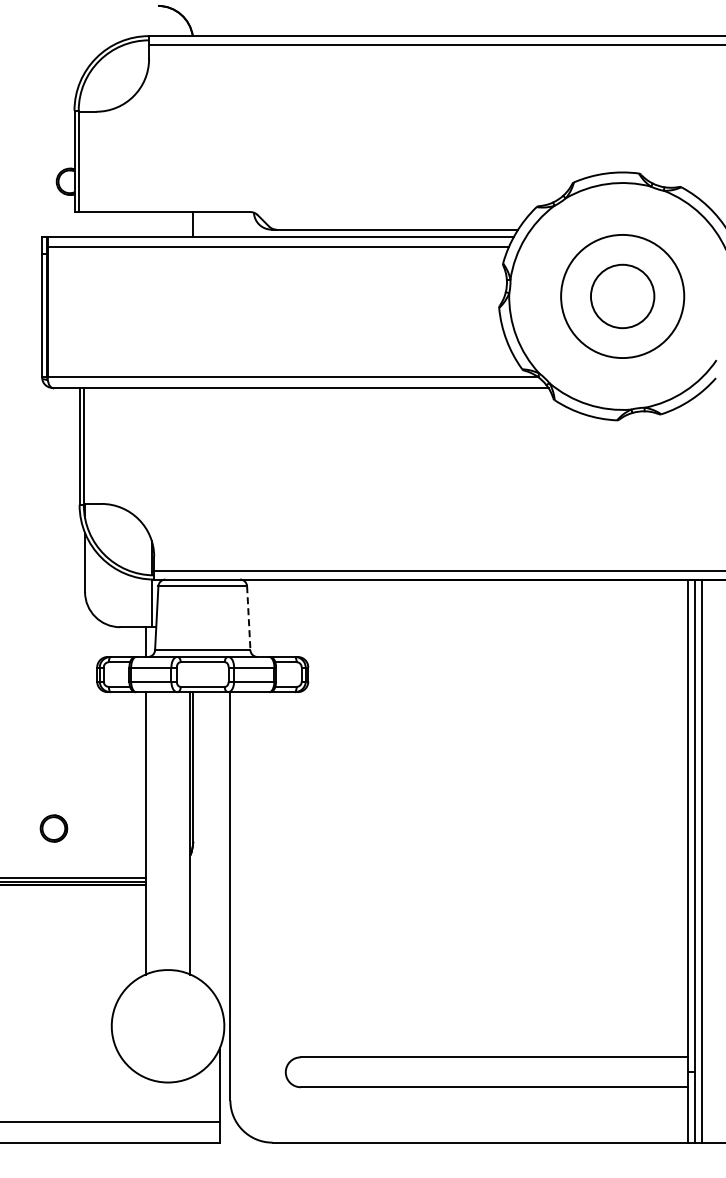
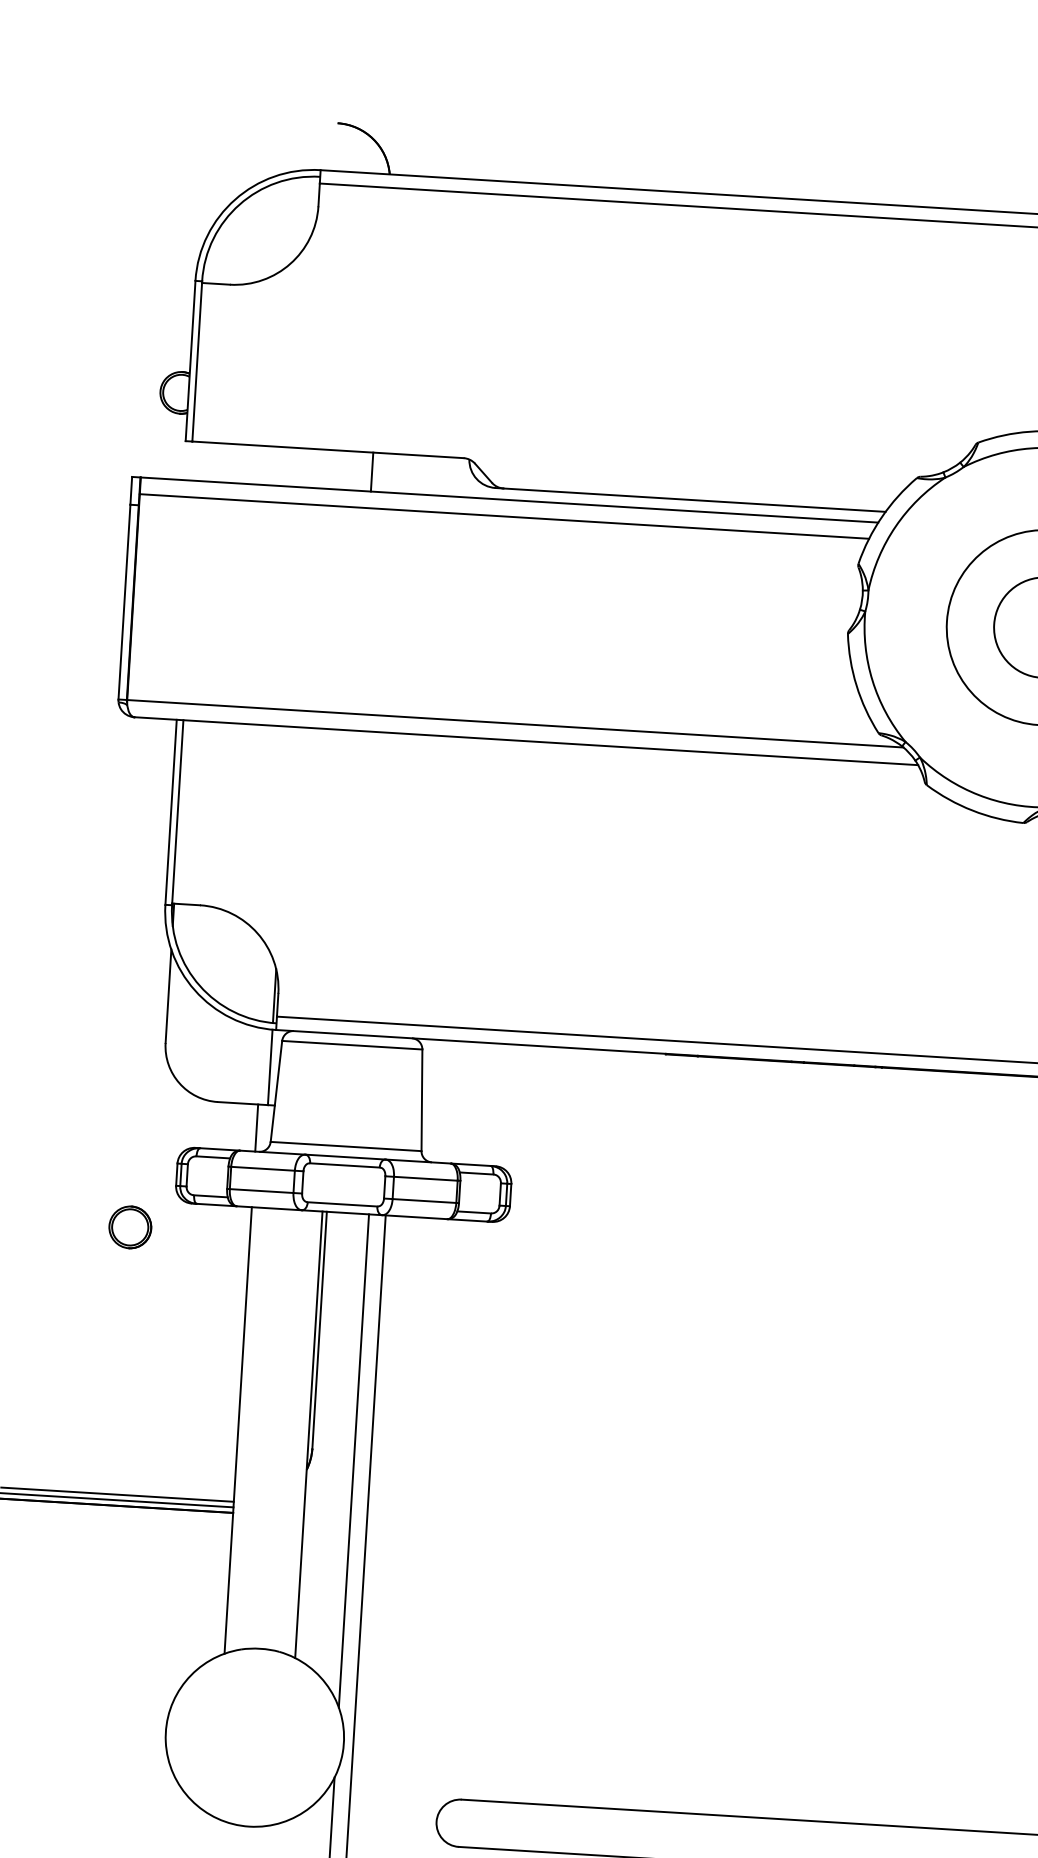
line: (248, 618) -> (421, 1100), dashed -> solid
part: (53, 828) -> (129, 1227), moved
line: (219, 848) -> (353, 1461), added

